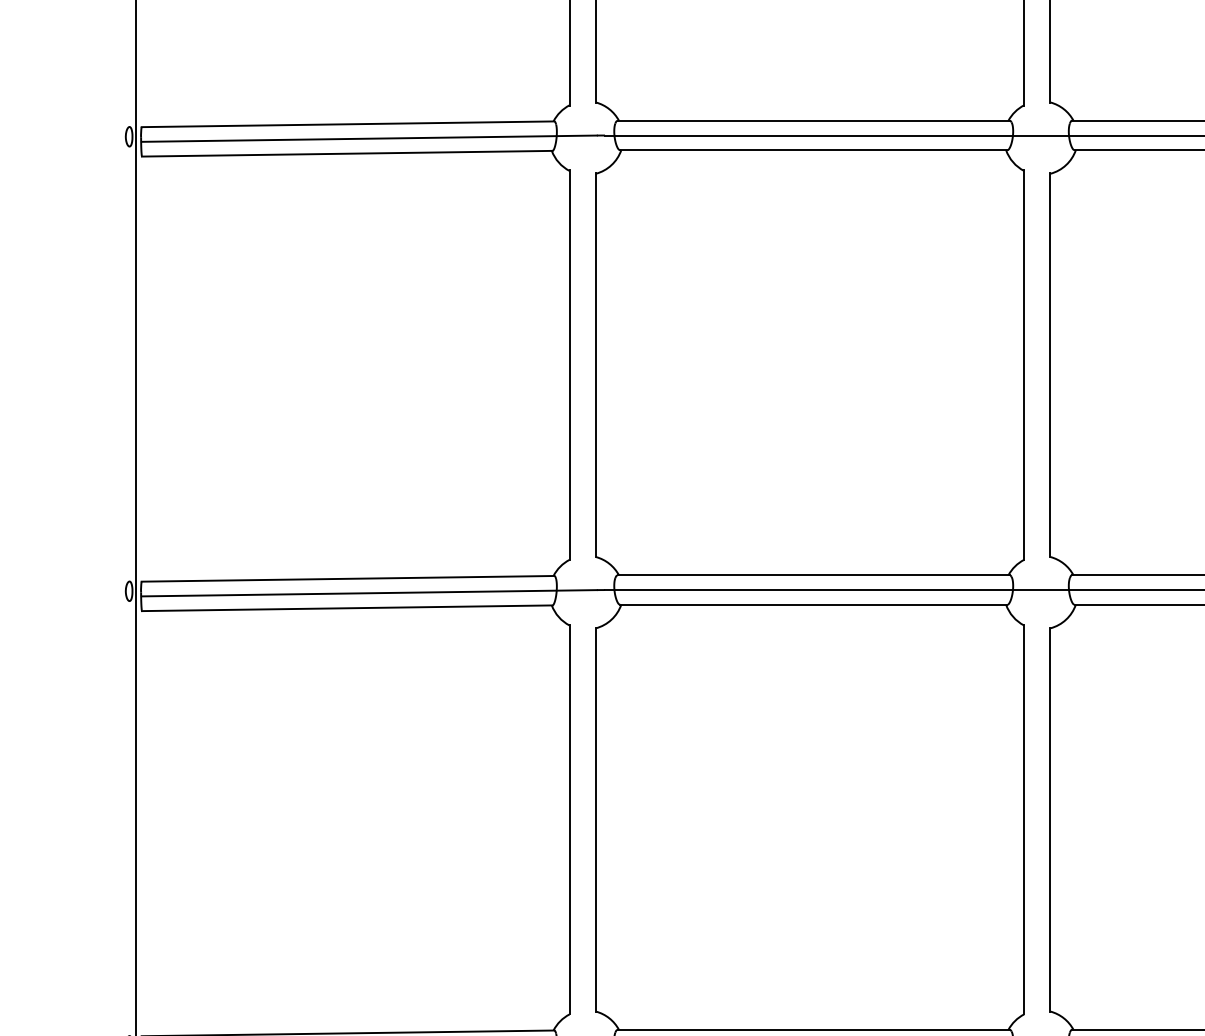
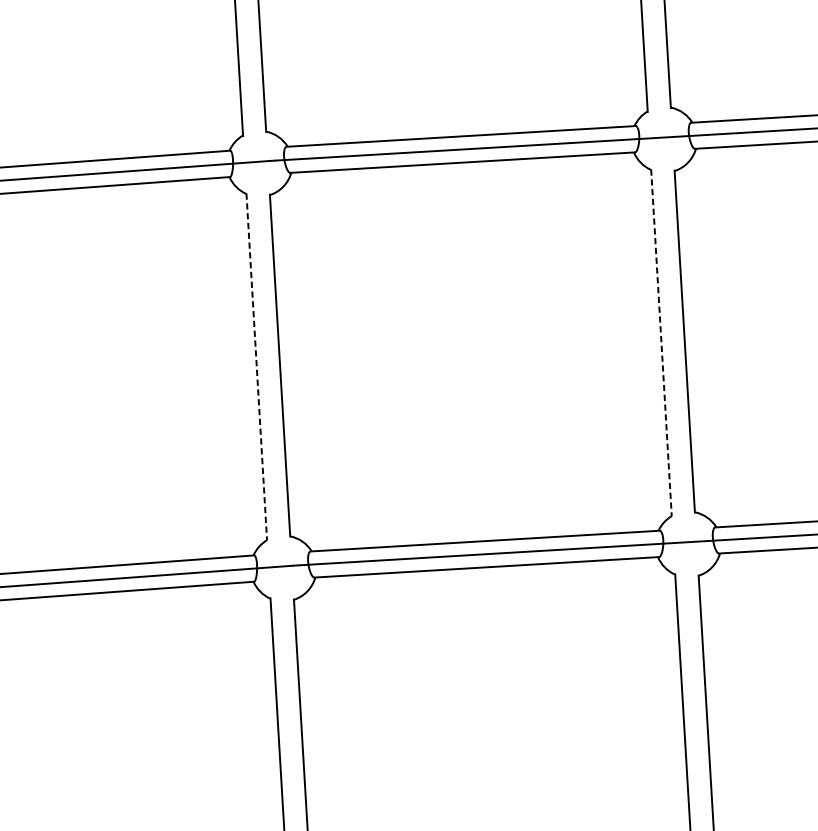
line: (569, 365) -> (256, 367), solid -> dashed
line: (1024, 365) -> (661, 343), solid -> dashed

